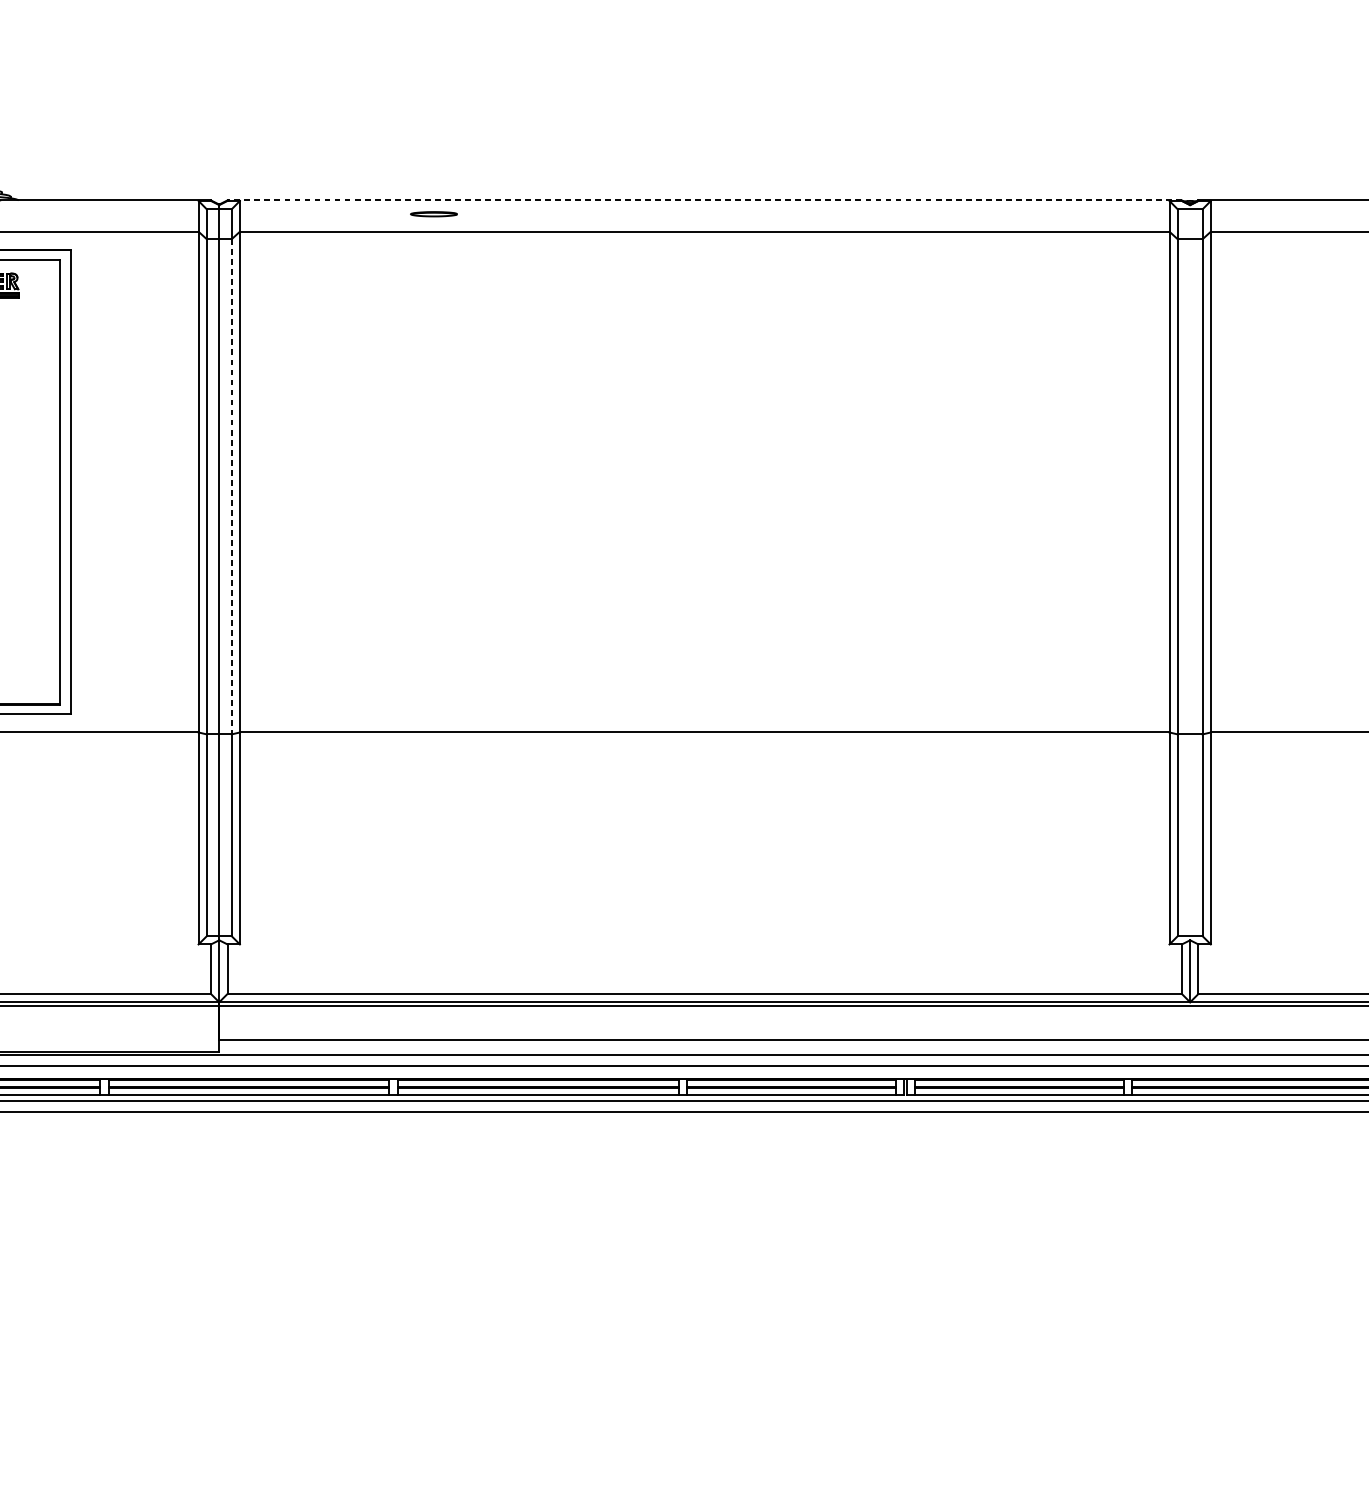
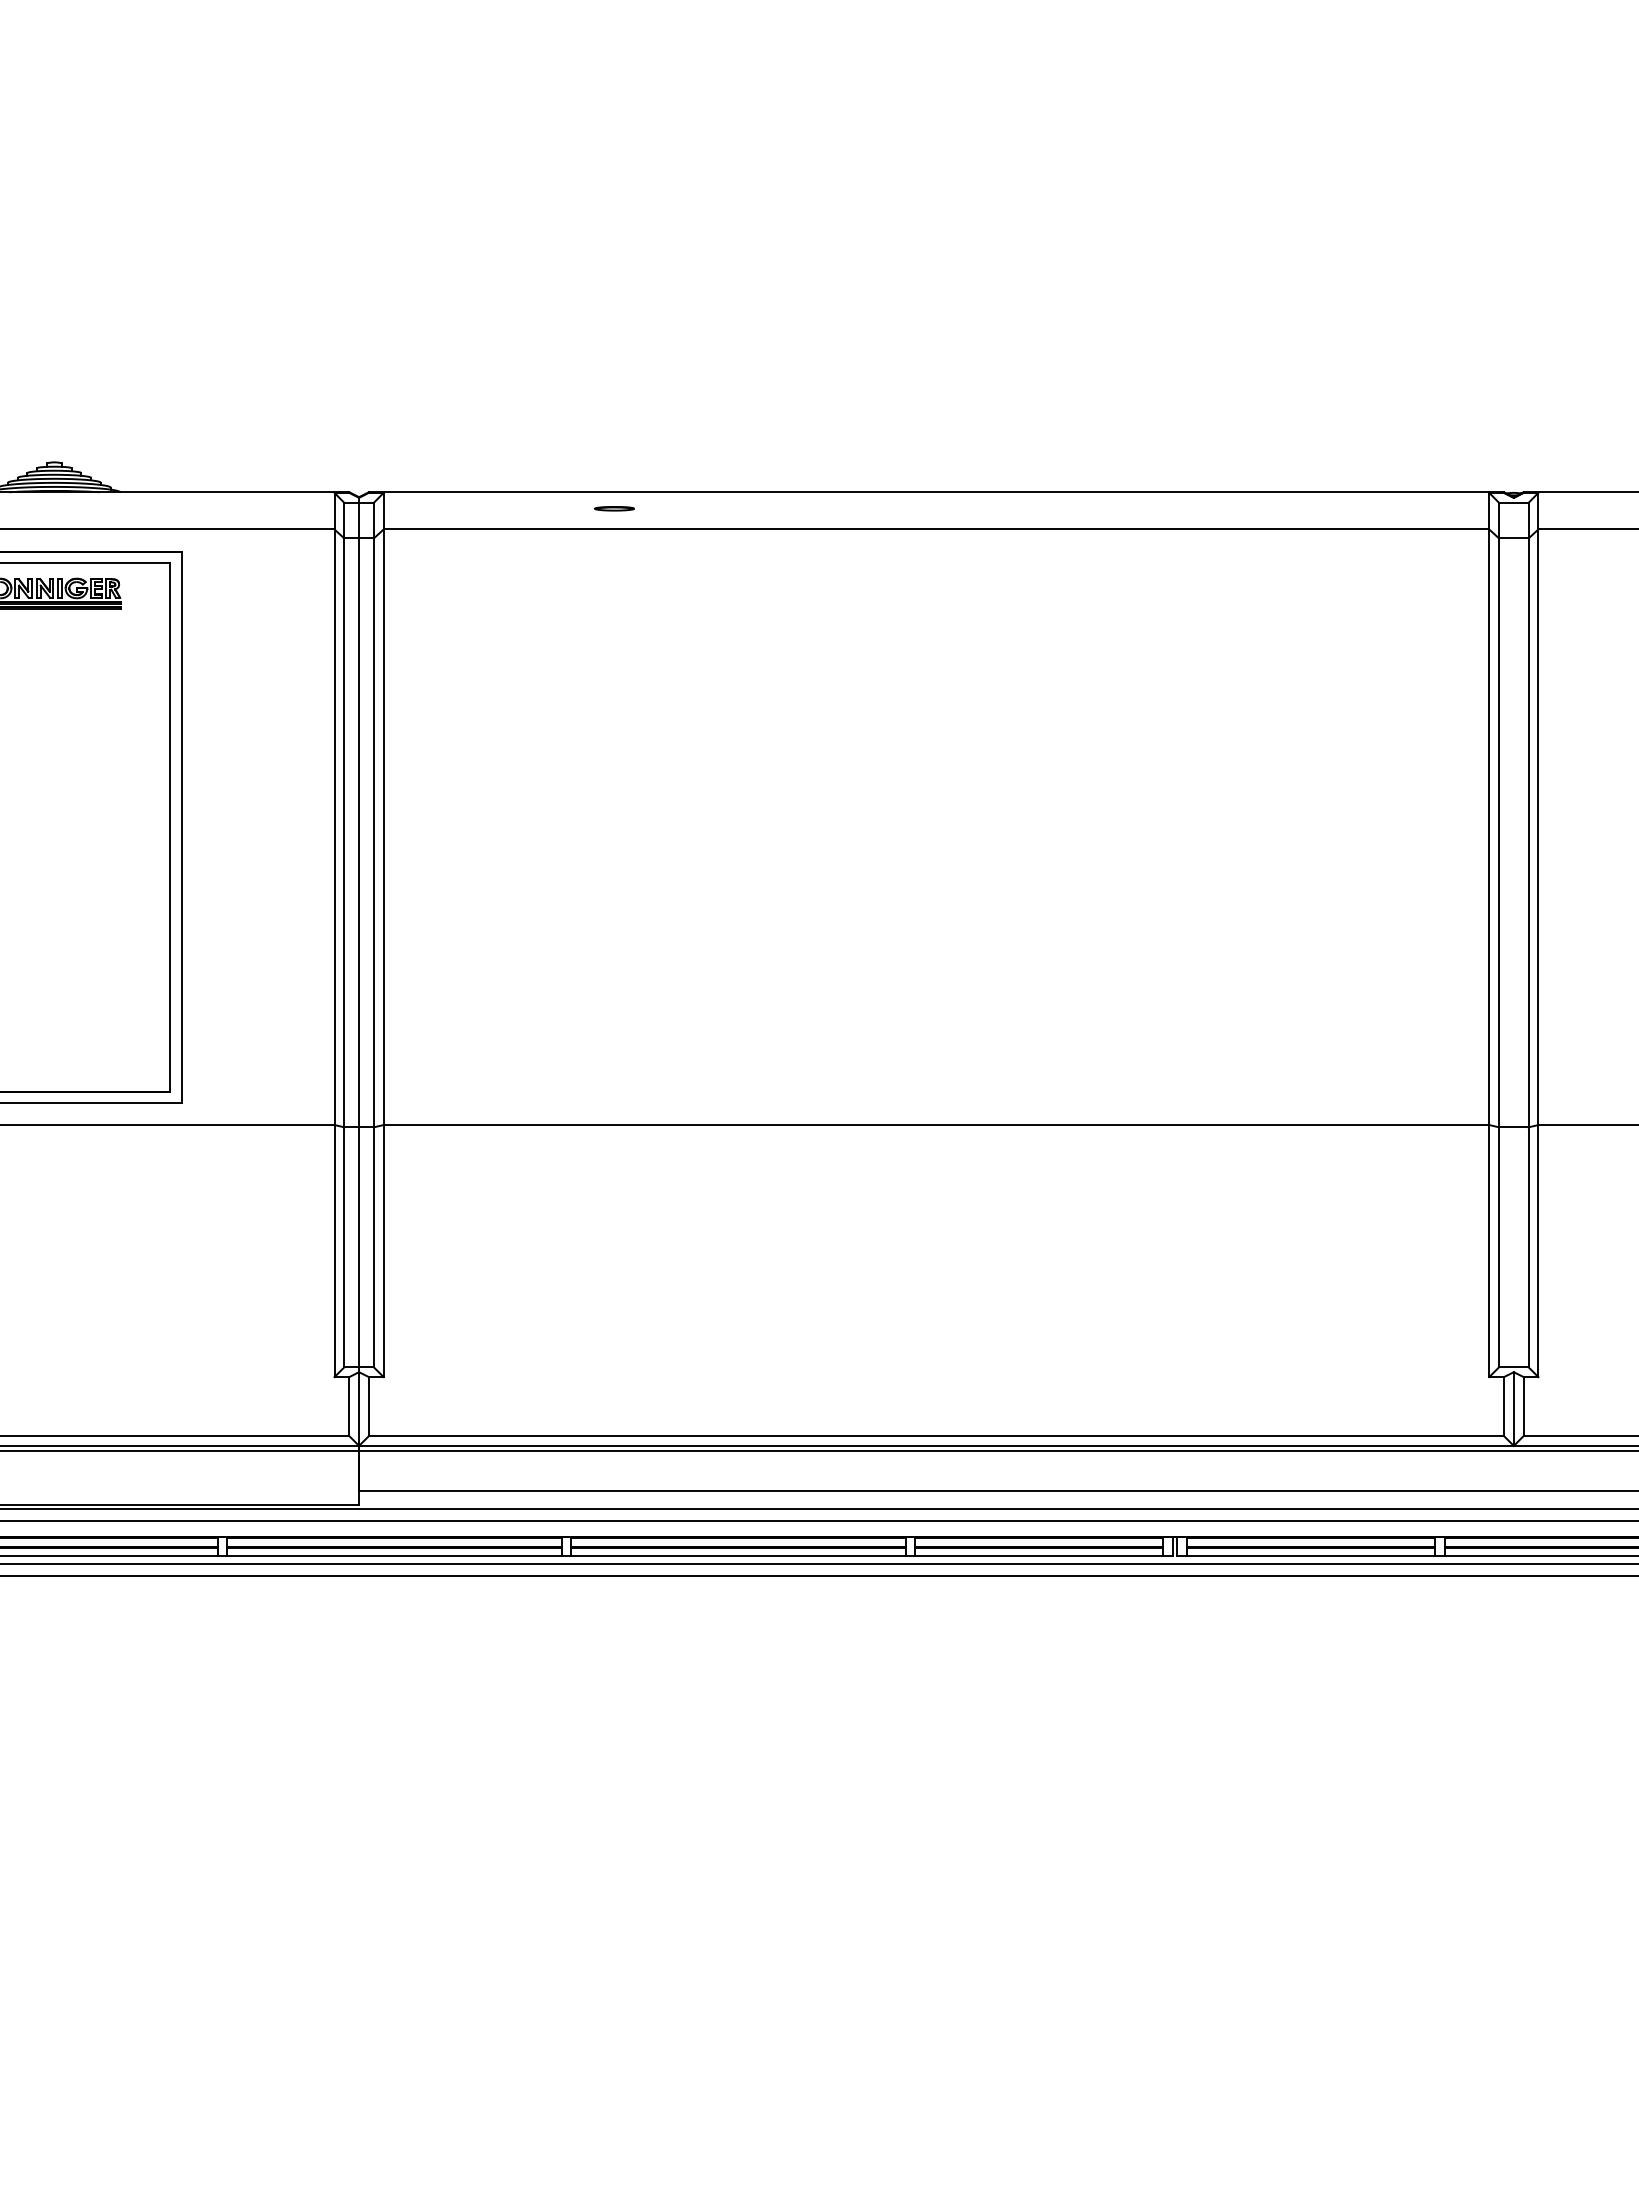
line: (704, 200) -> (936, 492), dashed -> solid
part: (434, 214) -> (614, 508), size x0.71
line: (231, 487) -> (373, 833), dashed -> solid

